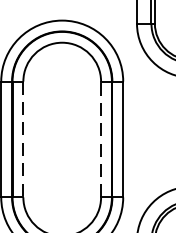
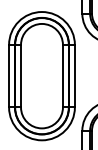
line: (100, 138) -> (62, 75), dashed -> solid
line: (24, 140) -> (21, 76), dashed -> solid

